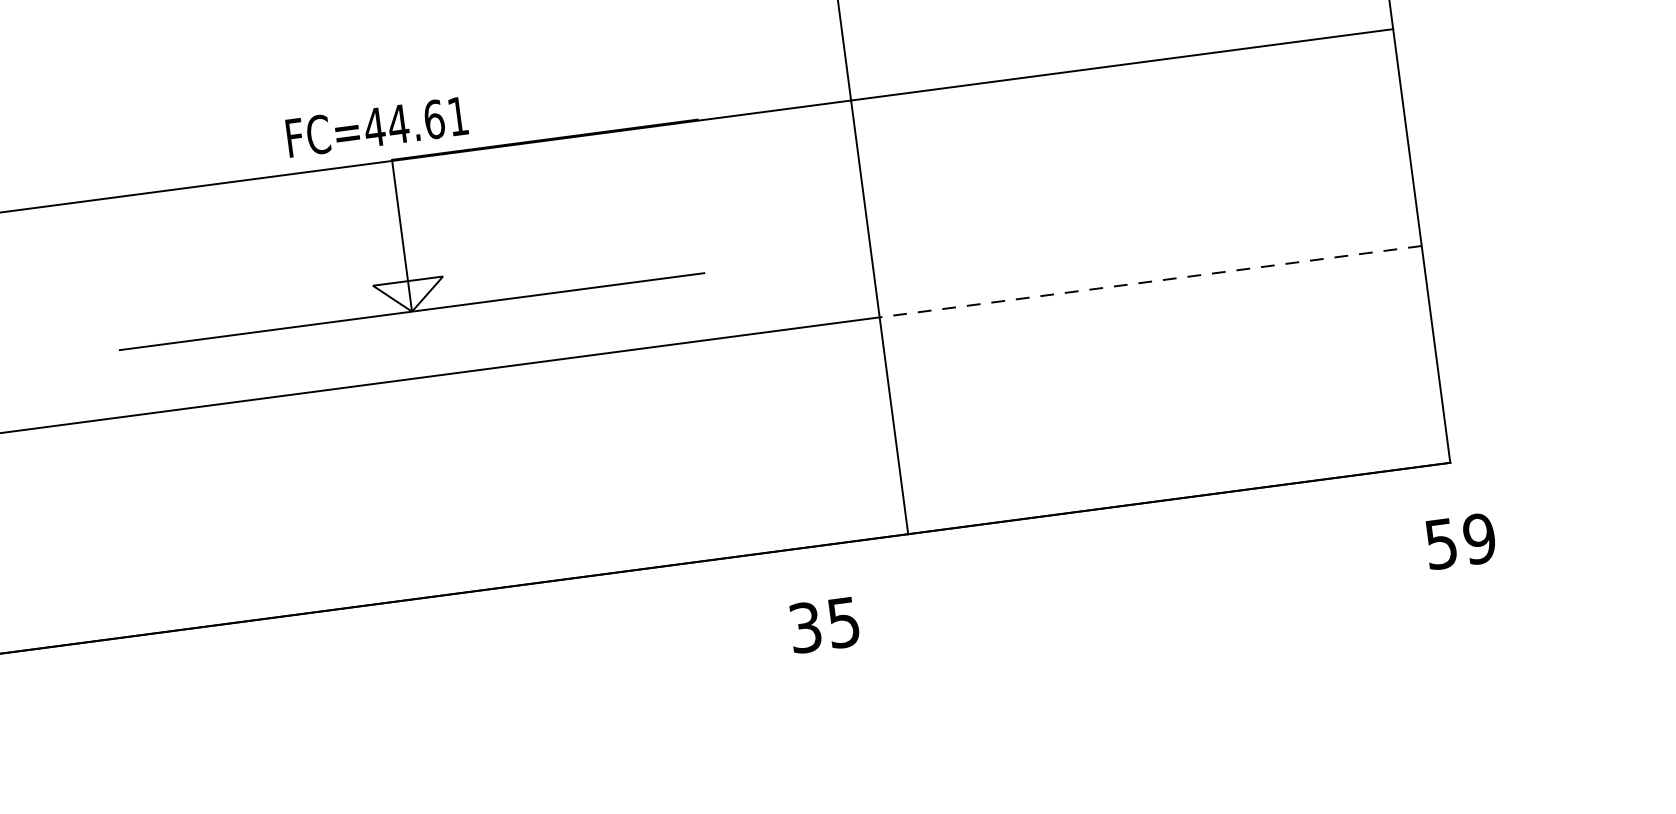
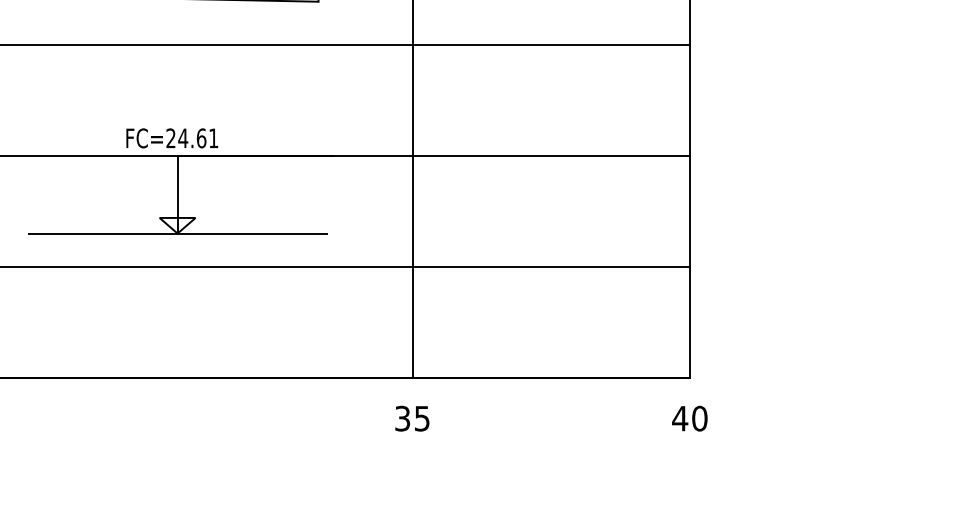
text: (375, 127) -> (171, 138), FC=44.61 -> FC=24.61
line: (1151, 281) -> (551, 267), dashed -> solid
text: (1459, 541) -> (689, 418), 59 -> 40
text: (824, 624) -> (412, 418), moved

